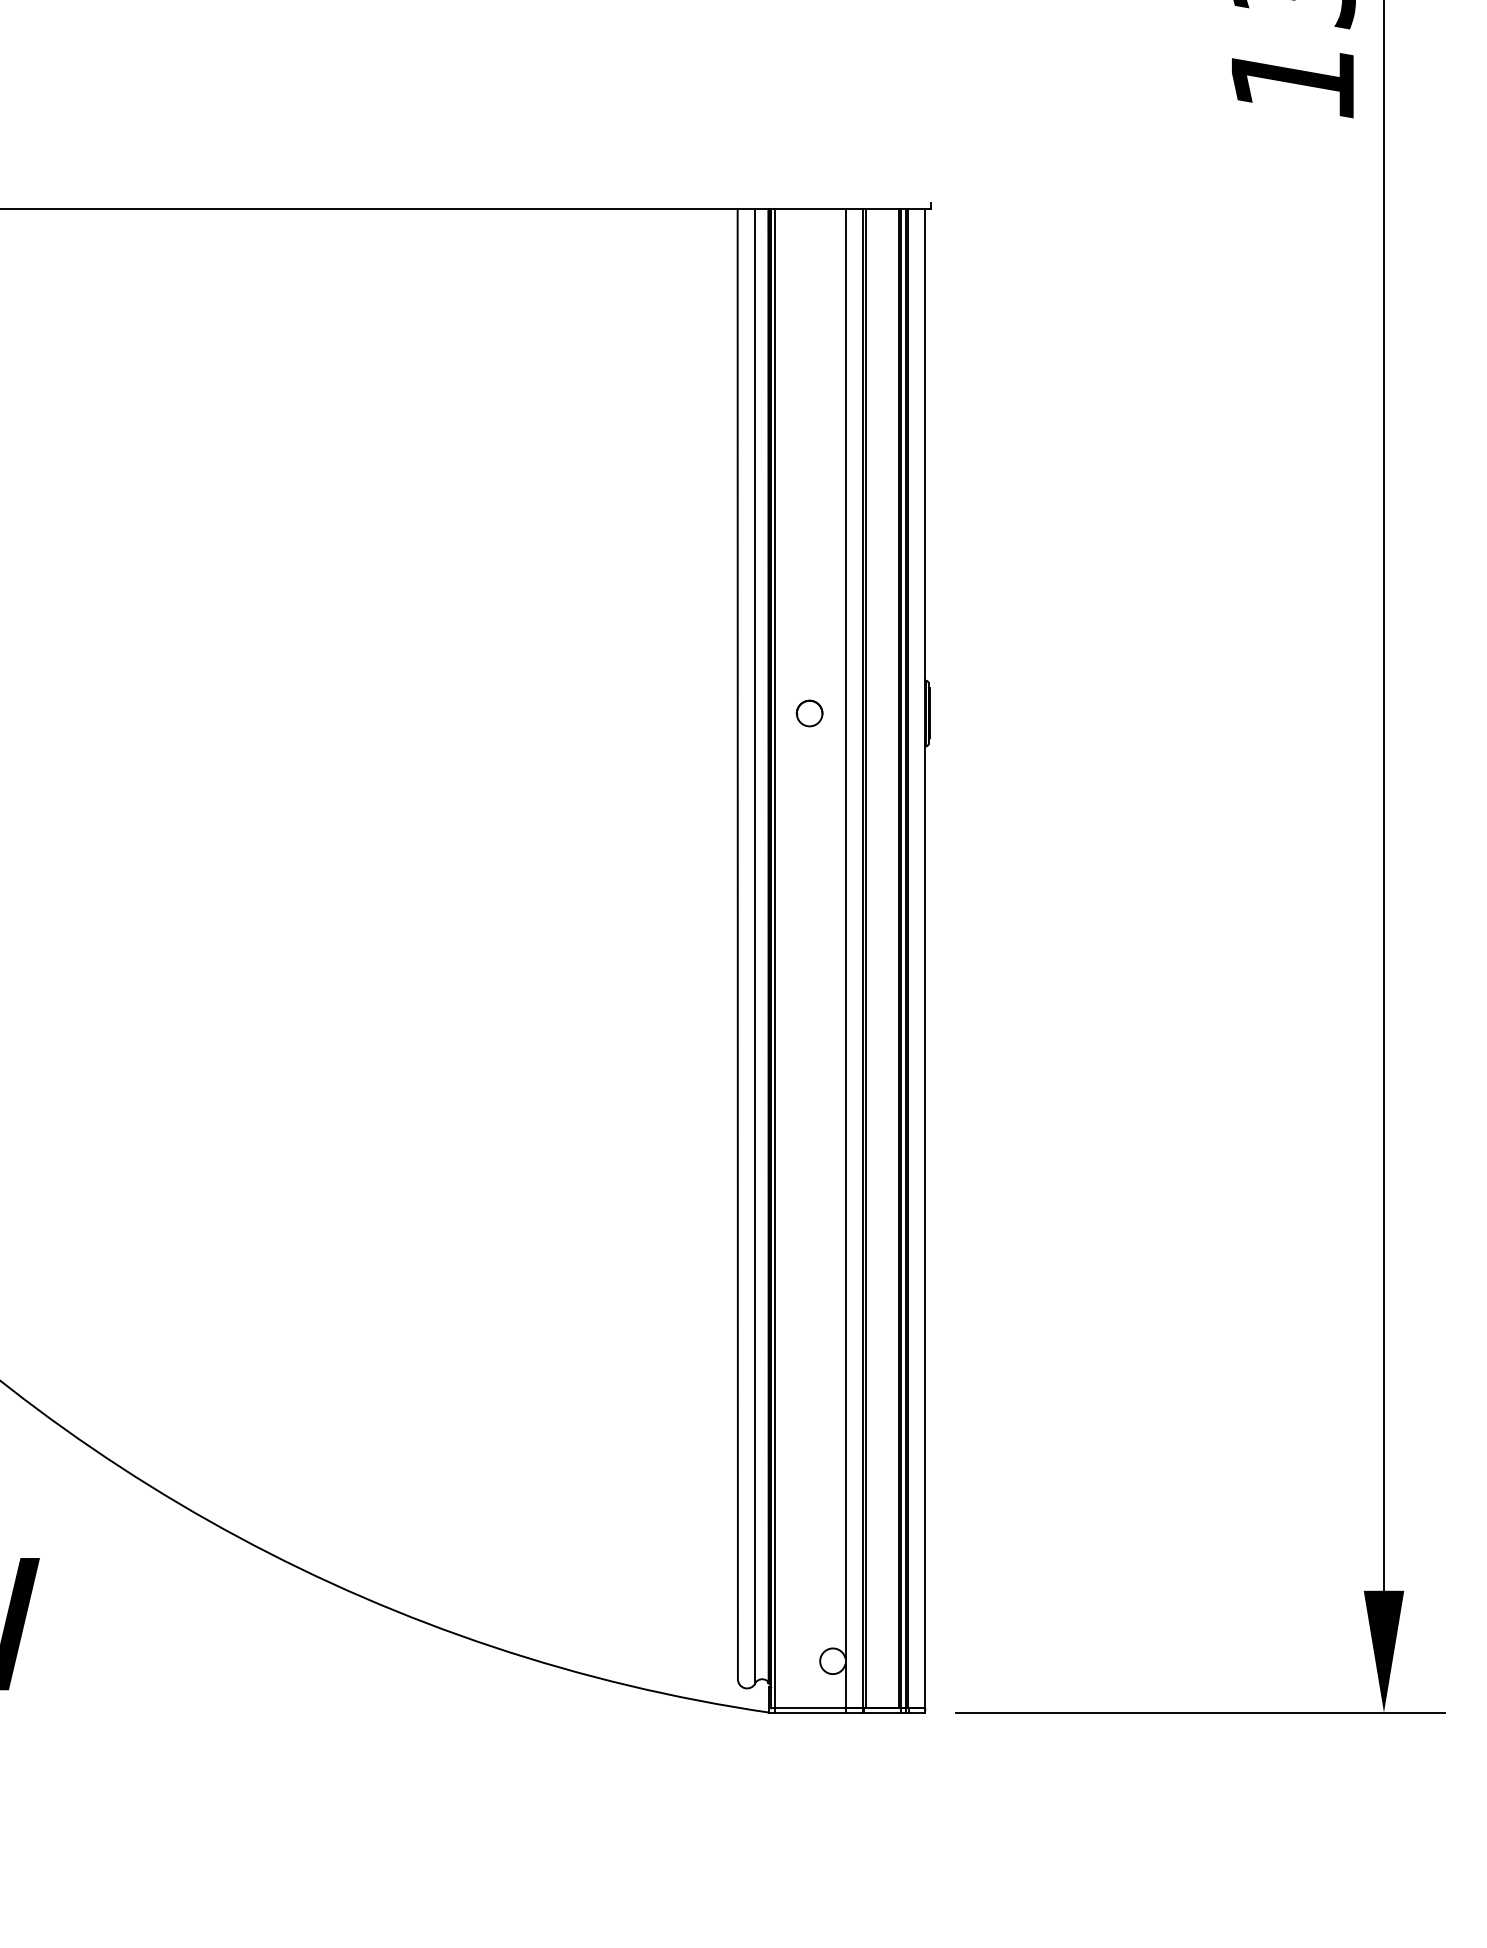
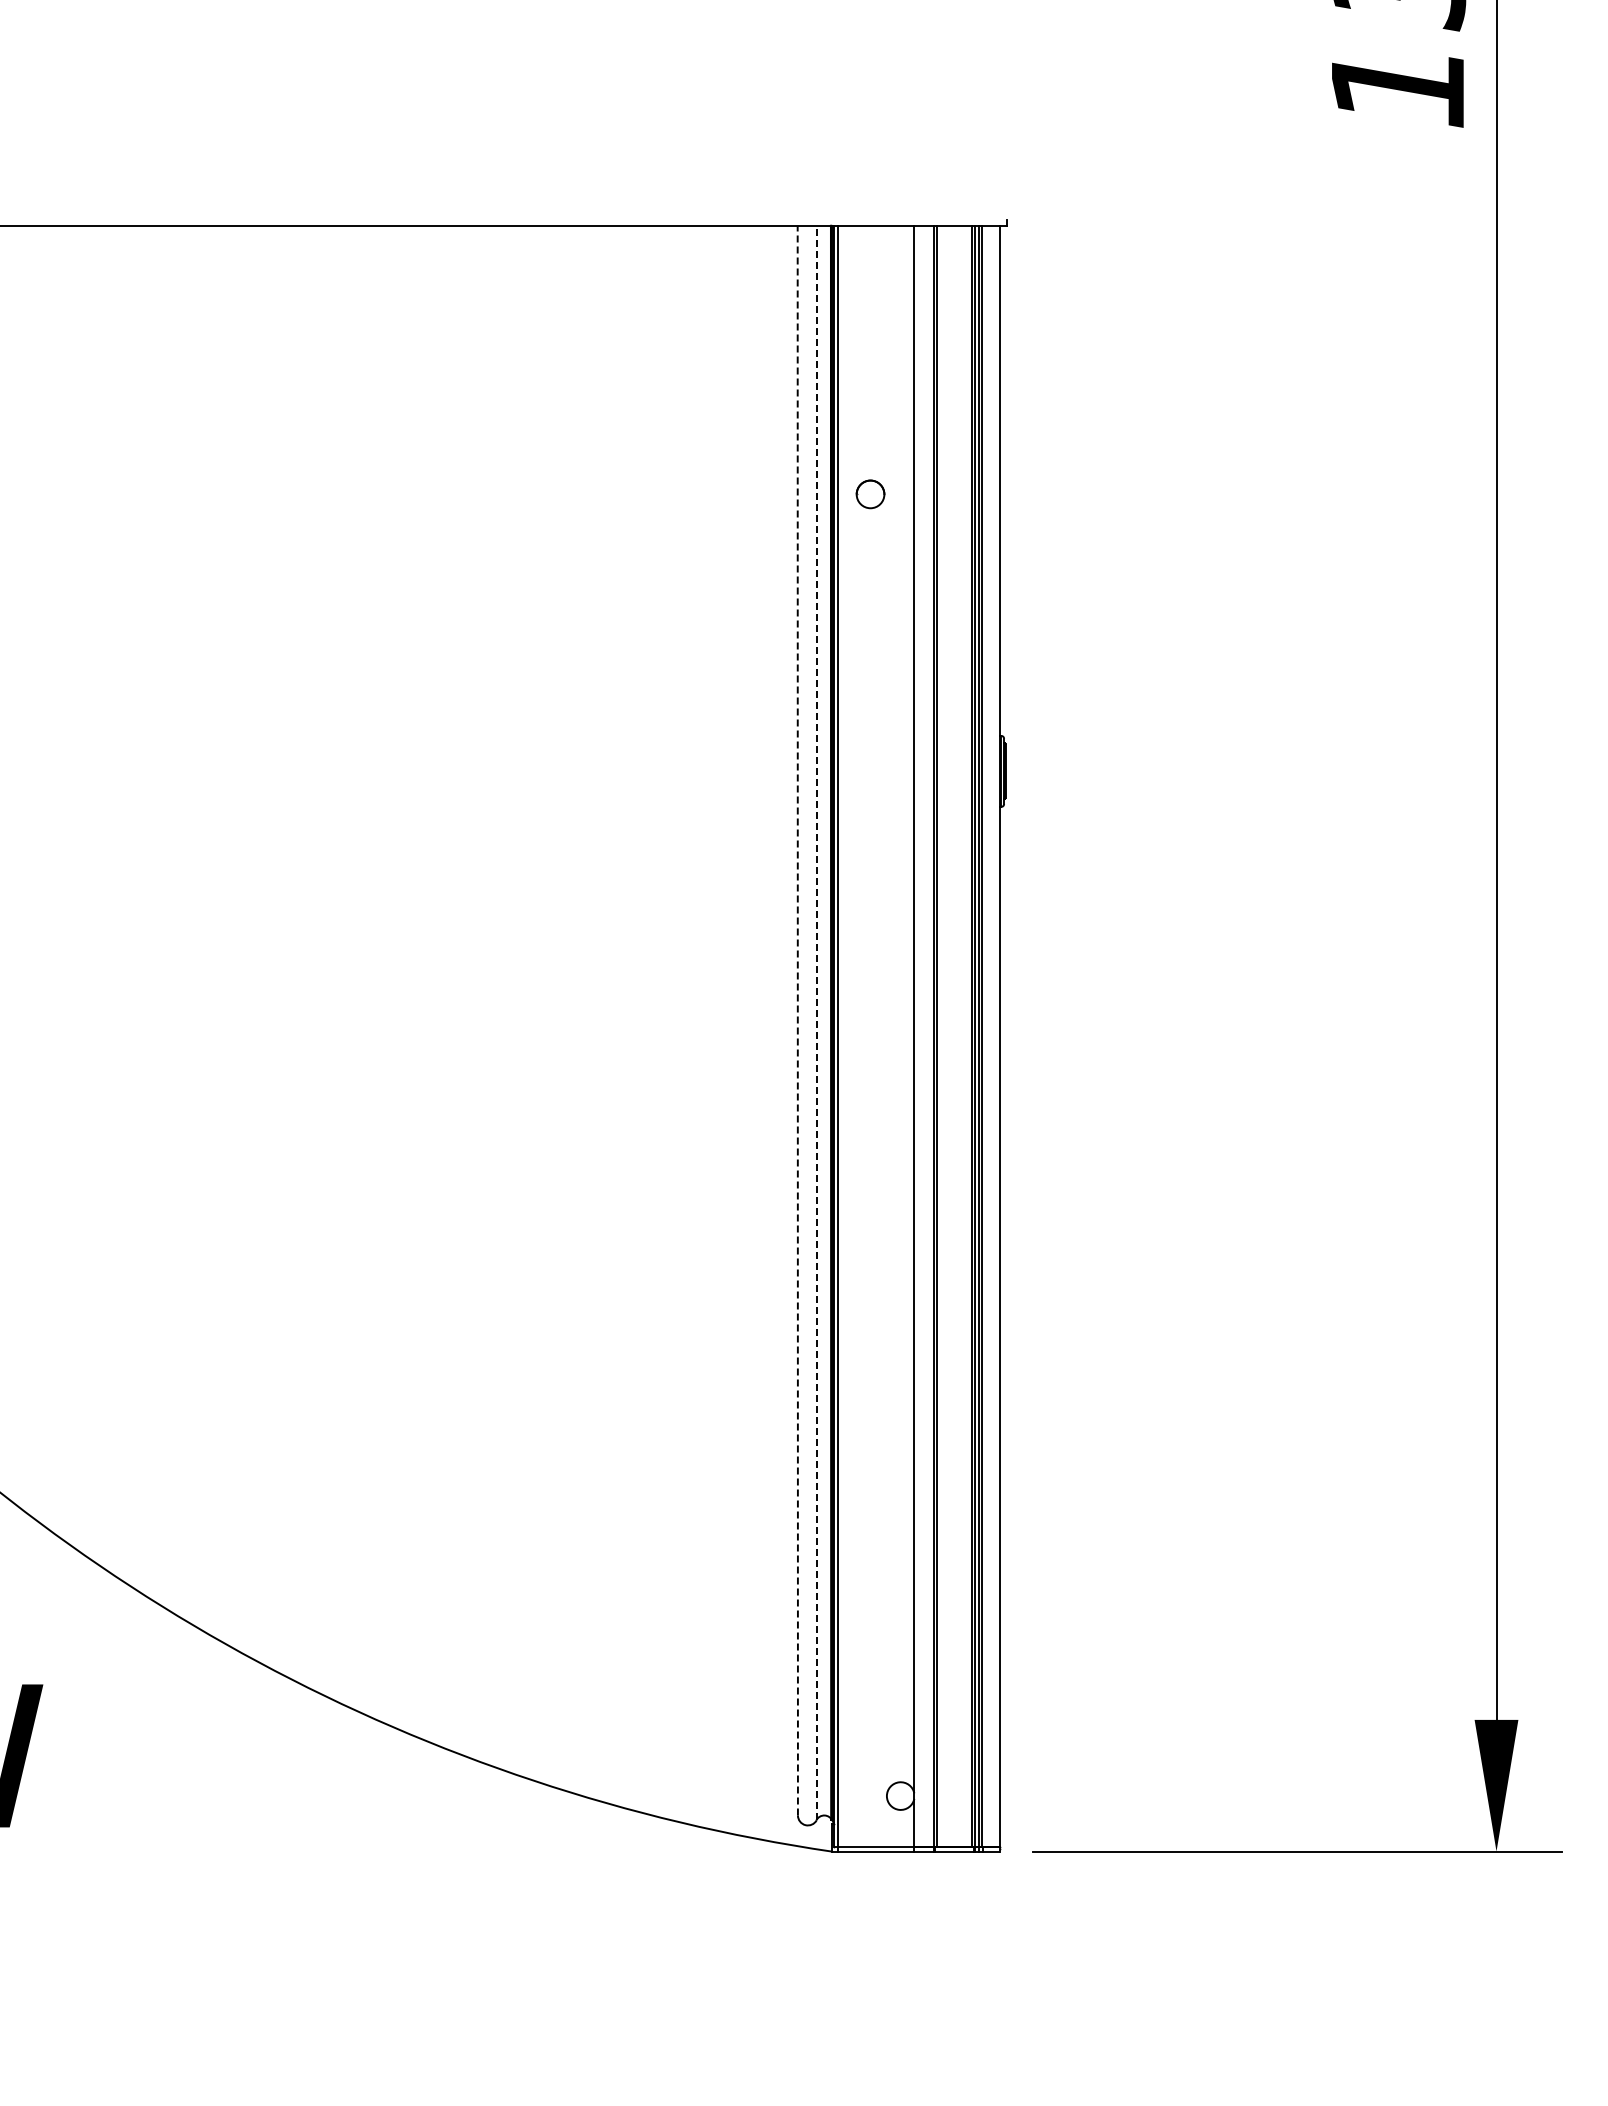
part: (809, 713) -> (870, 494), moved
line: (737, 943) -> (797, 1020), solid -> dashed
line: (755, 945) -> (816, 1022), solid -> dashed

